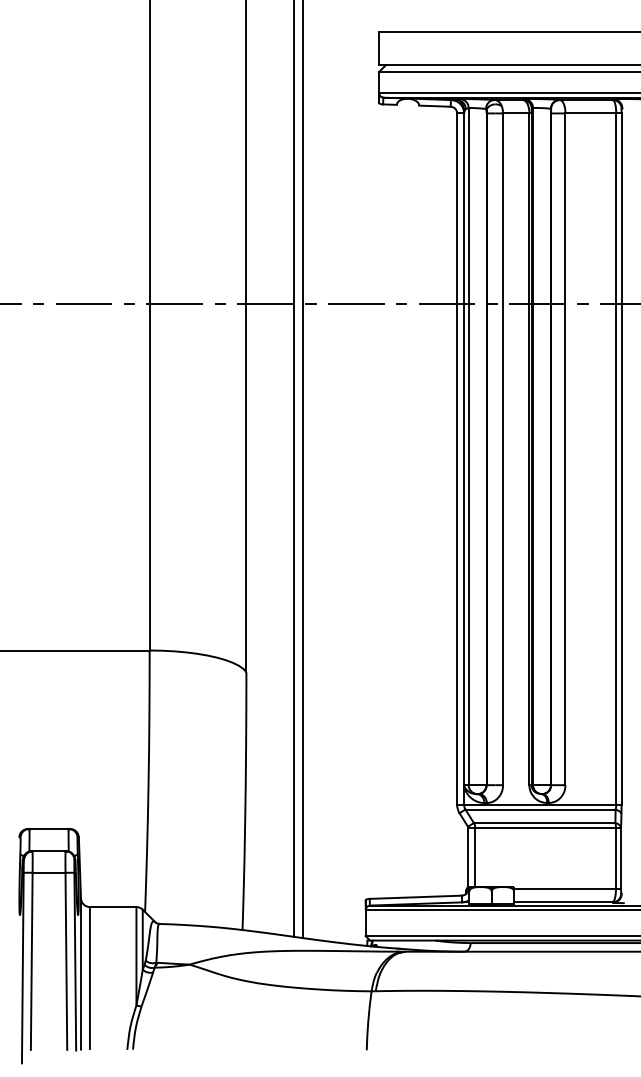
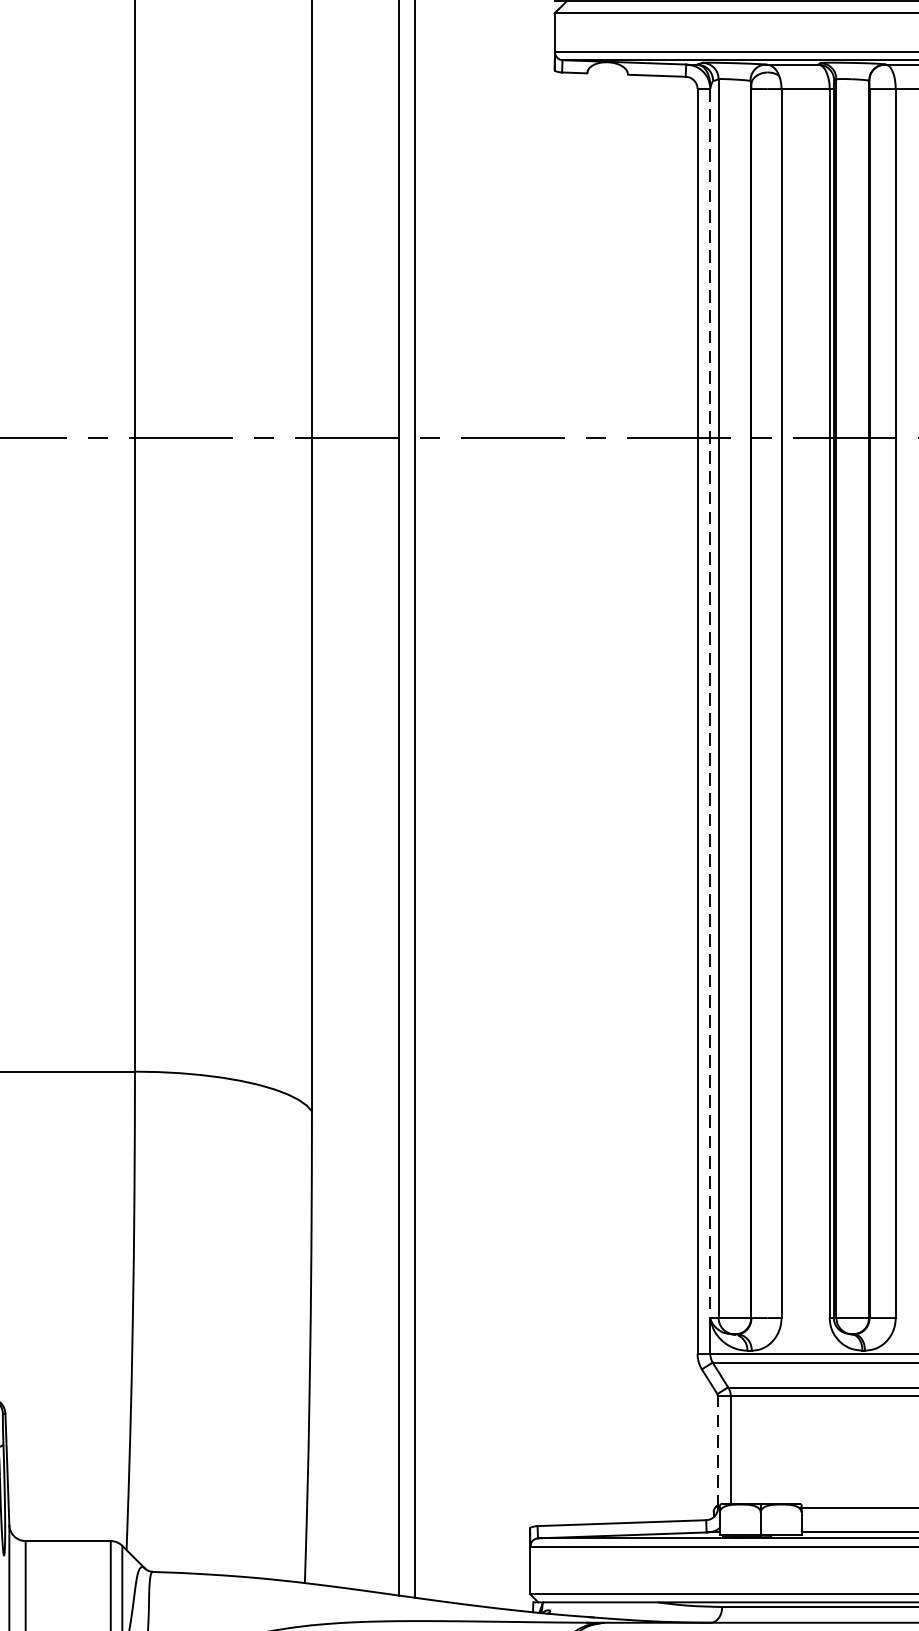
line: (464, 449) -> (710, 703), solid -> dashed
line: (468, 858) -> (718, 1452), solid -> dashed

